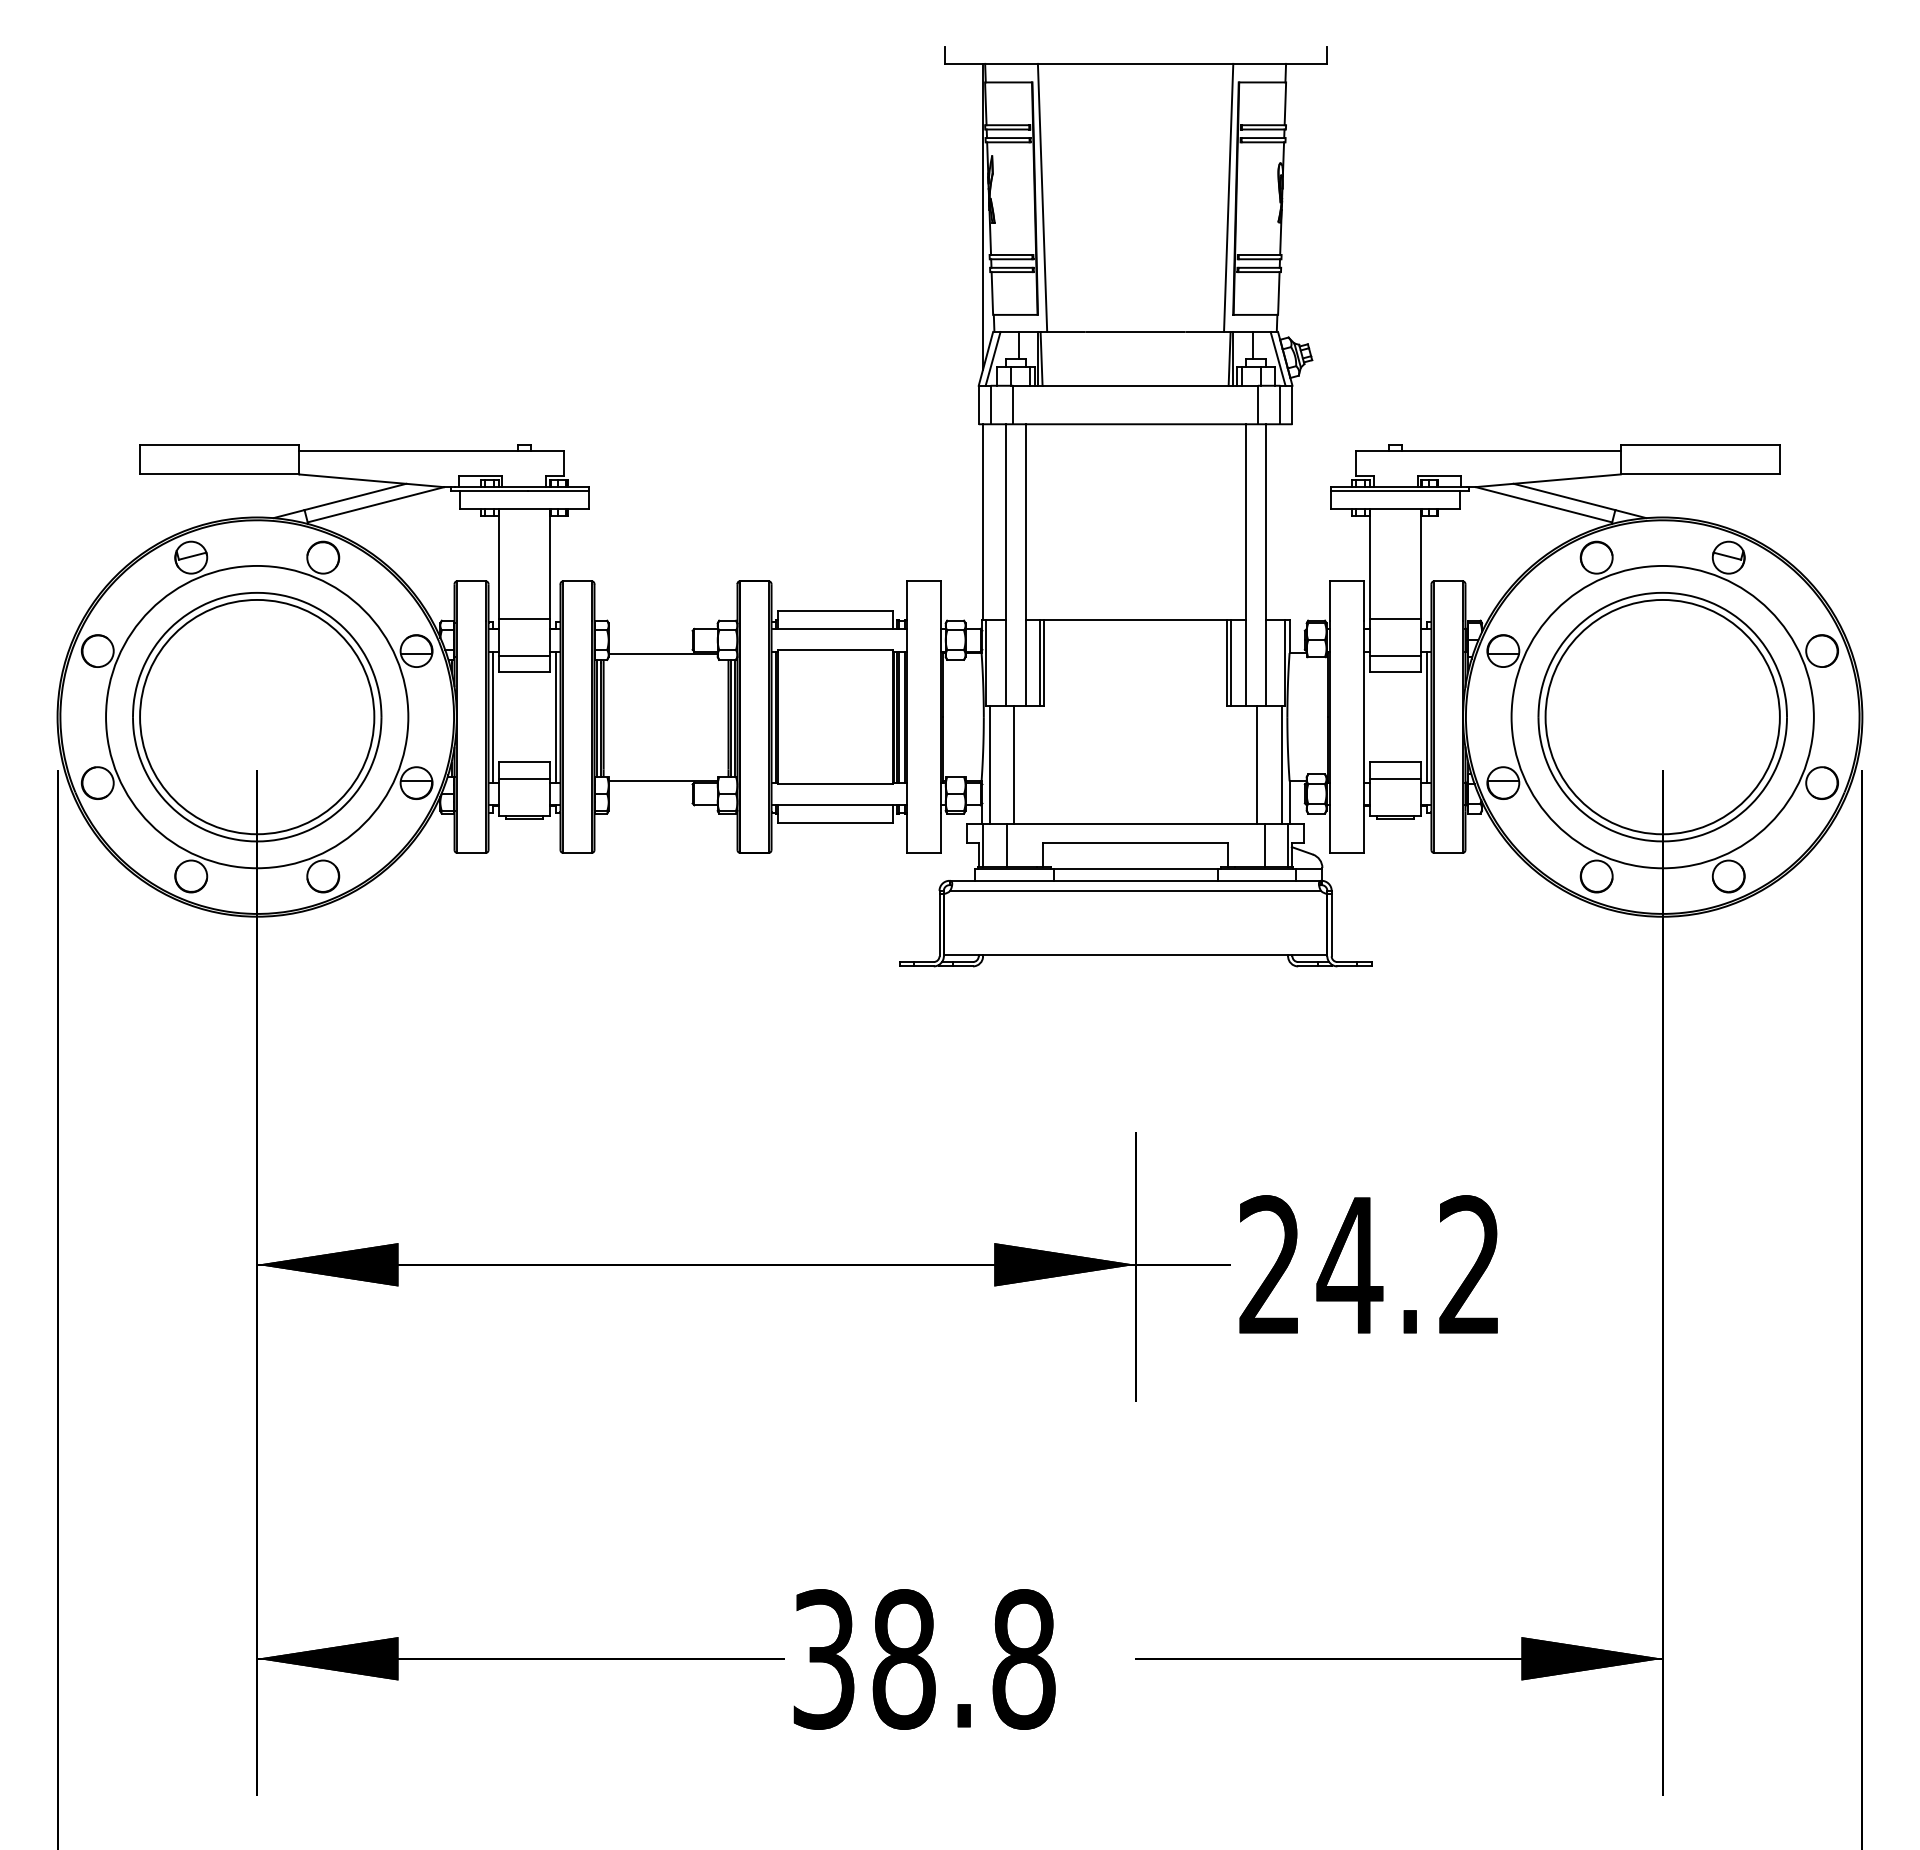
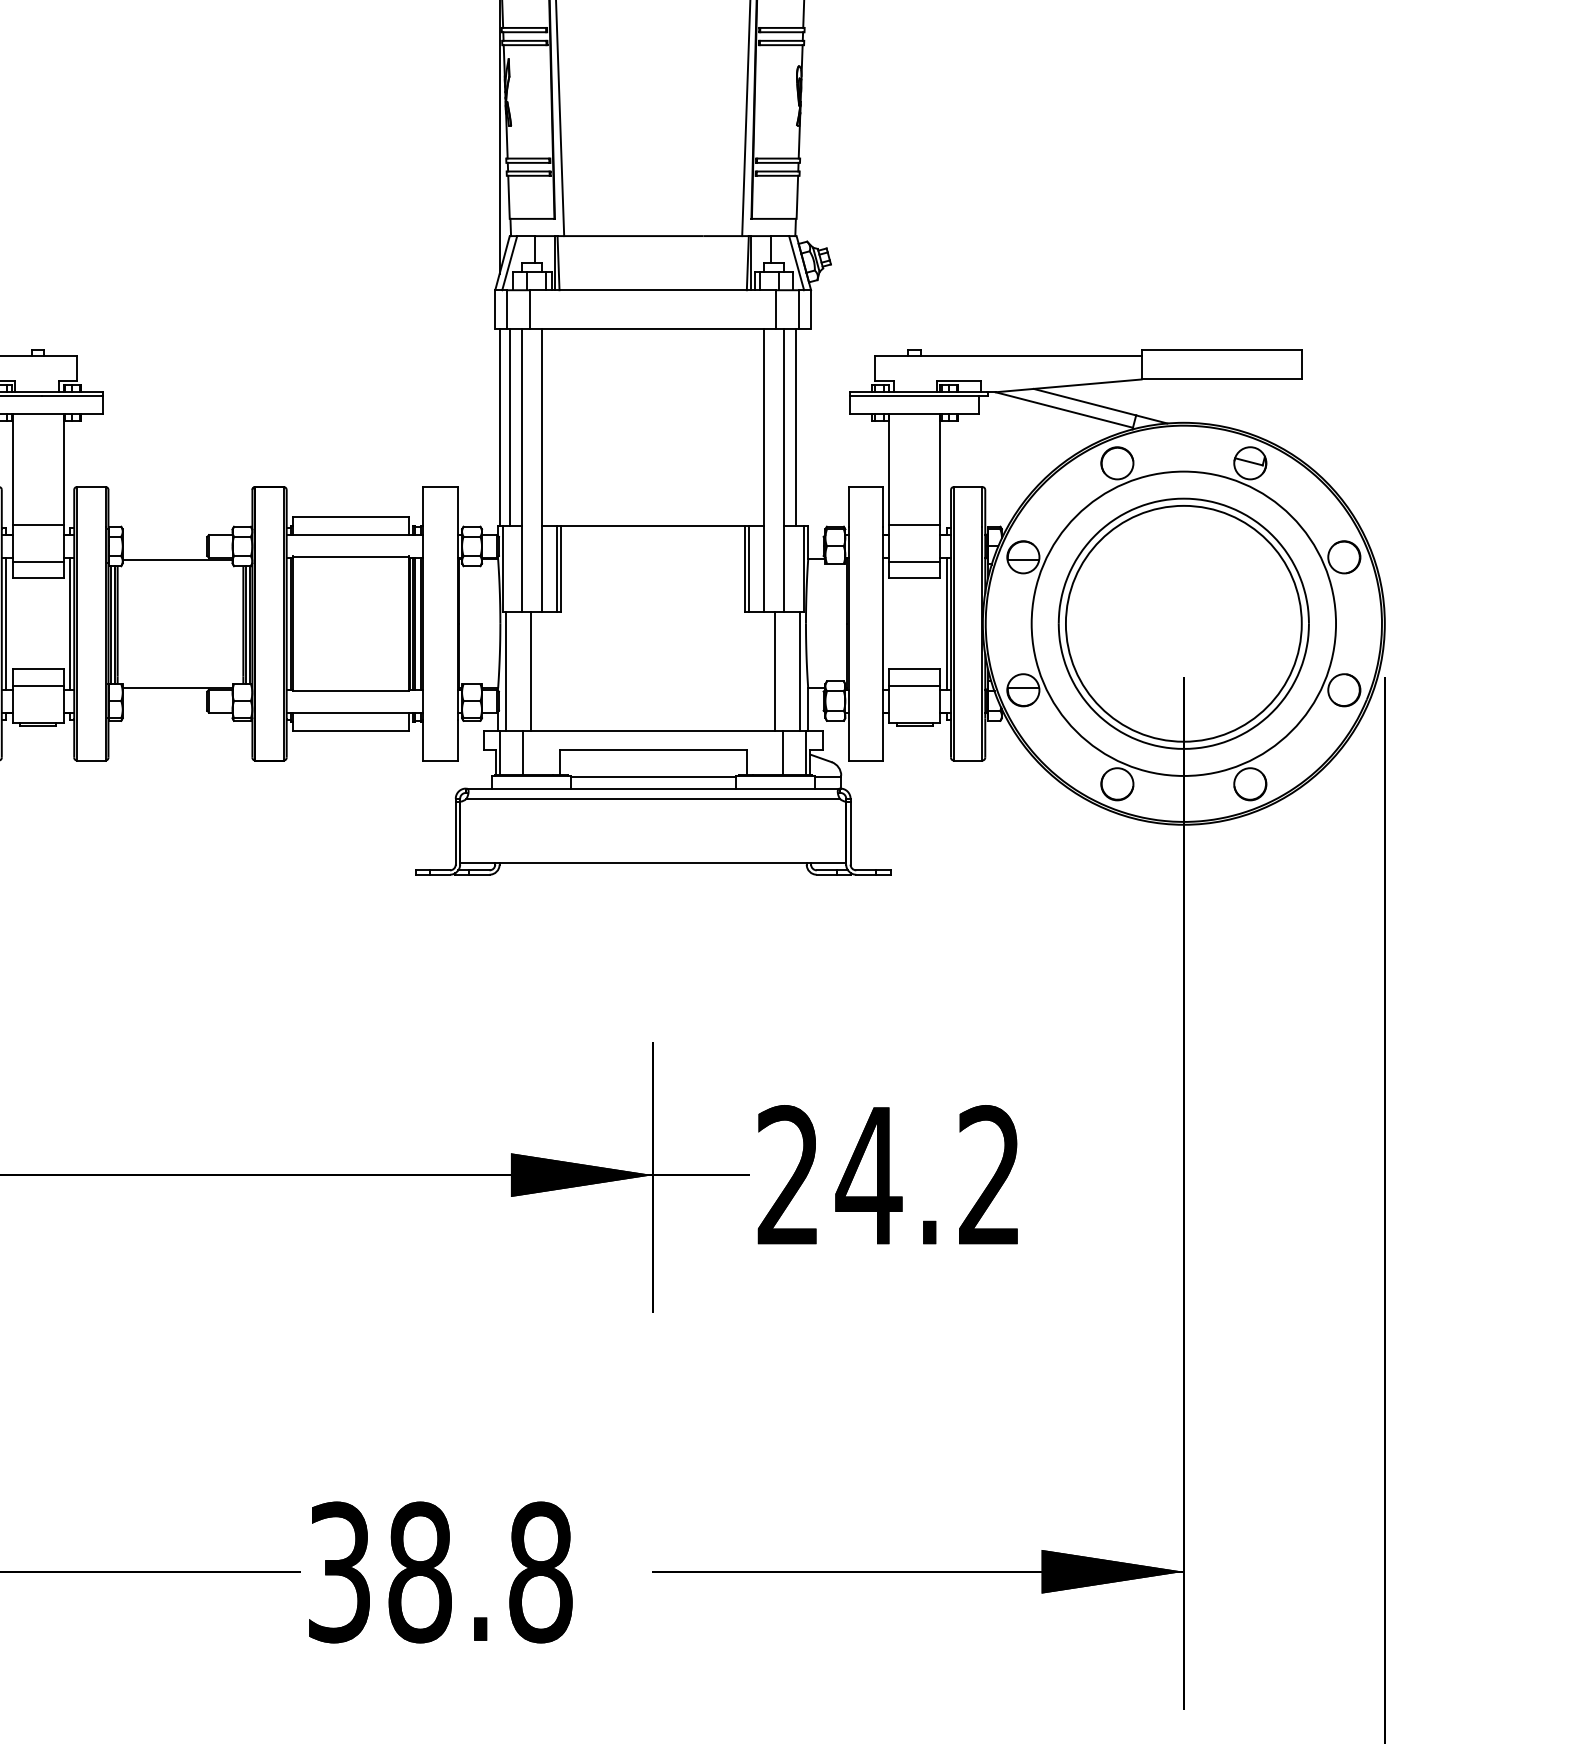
line: (993, 522) -> (510, 427), added
line: (1277, 522) -> (796, 427), added

